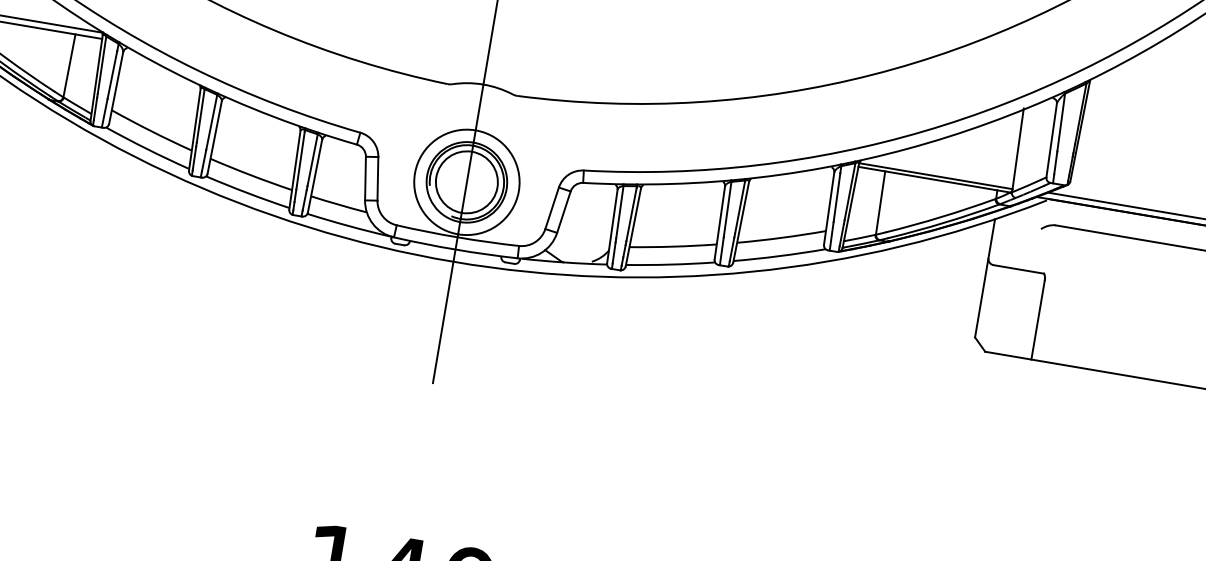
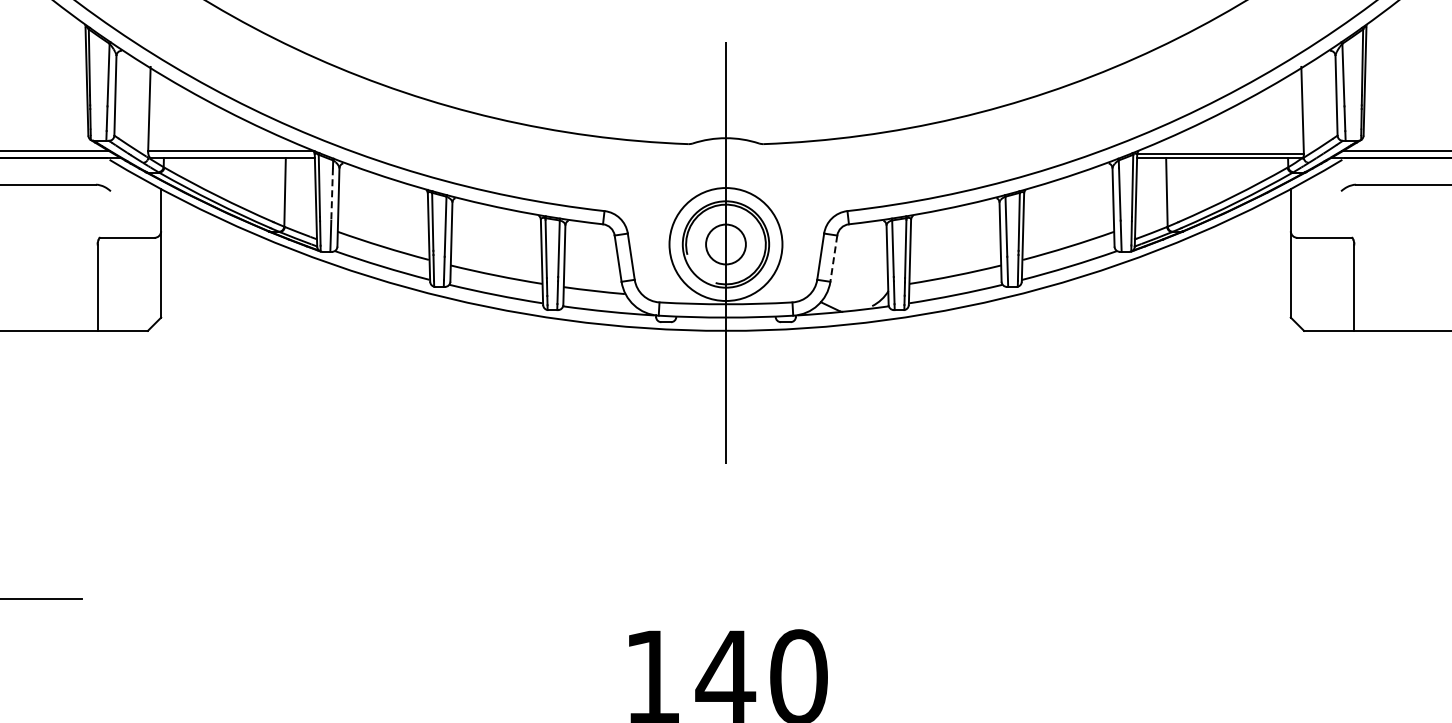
line: (112, 75) -> (332, 194), solid -> dashed
circle: (466, 182) -> (725, 244), size x0.6
line: (563, 212) -> (833, 259), solid -> dashed

